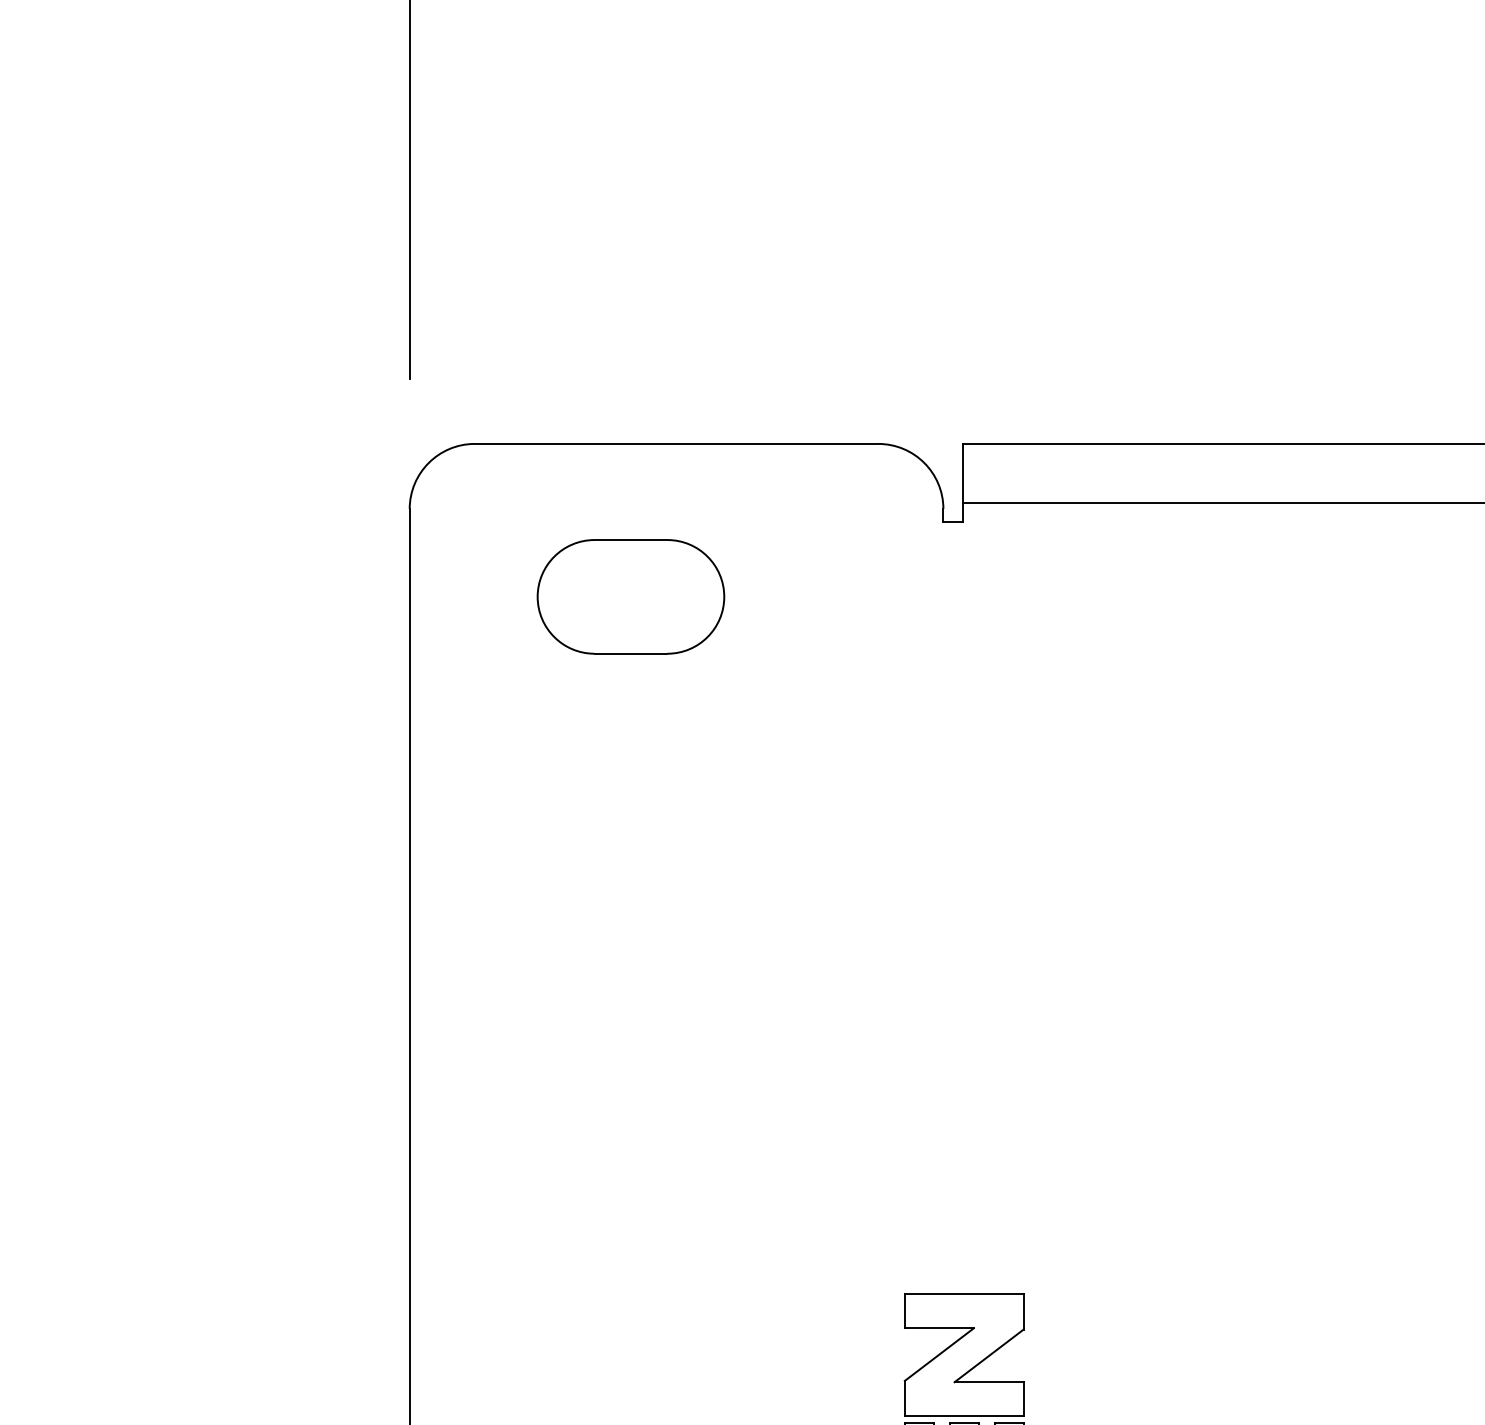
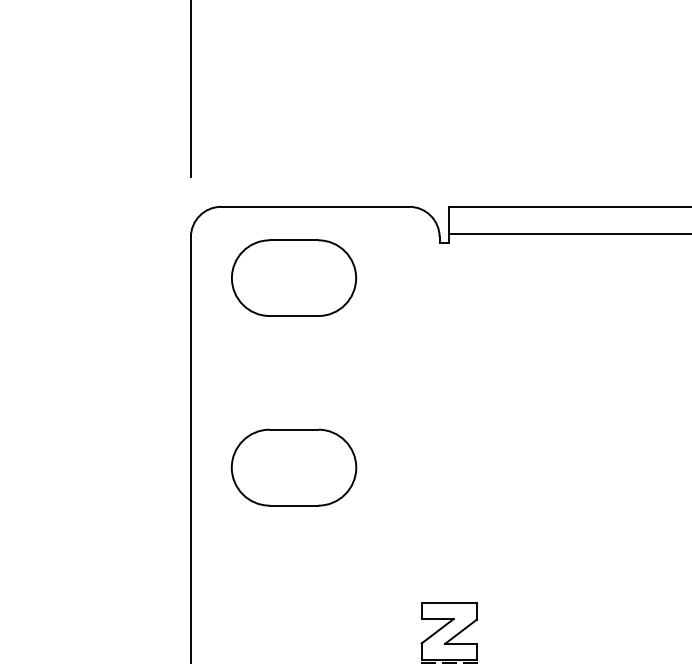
part: (629, 595) -> (293, 277), size x1.43
part: (629, 1003) -> (293, 467), added

